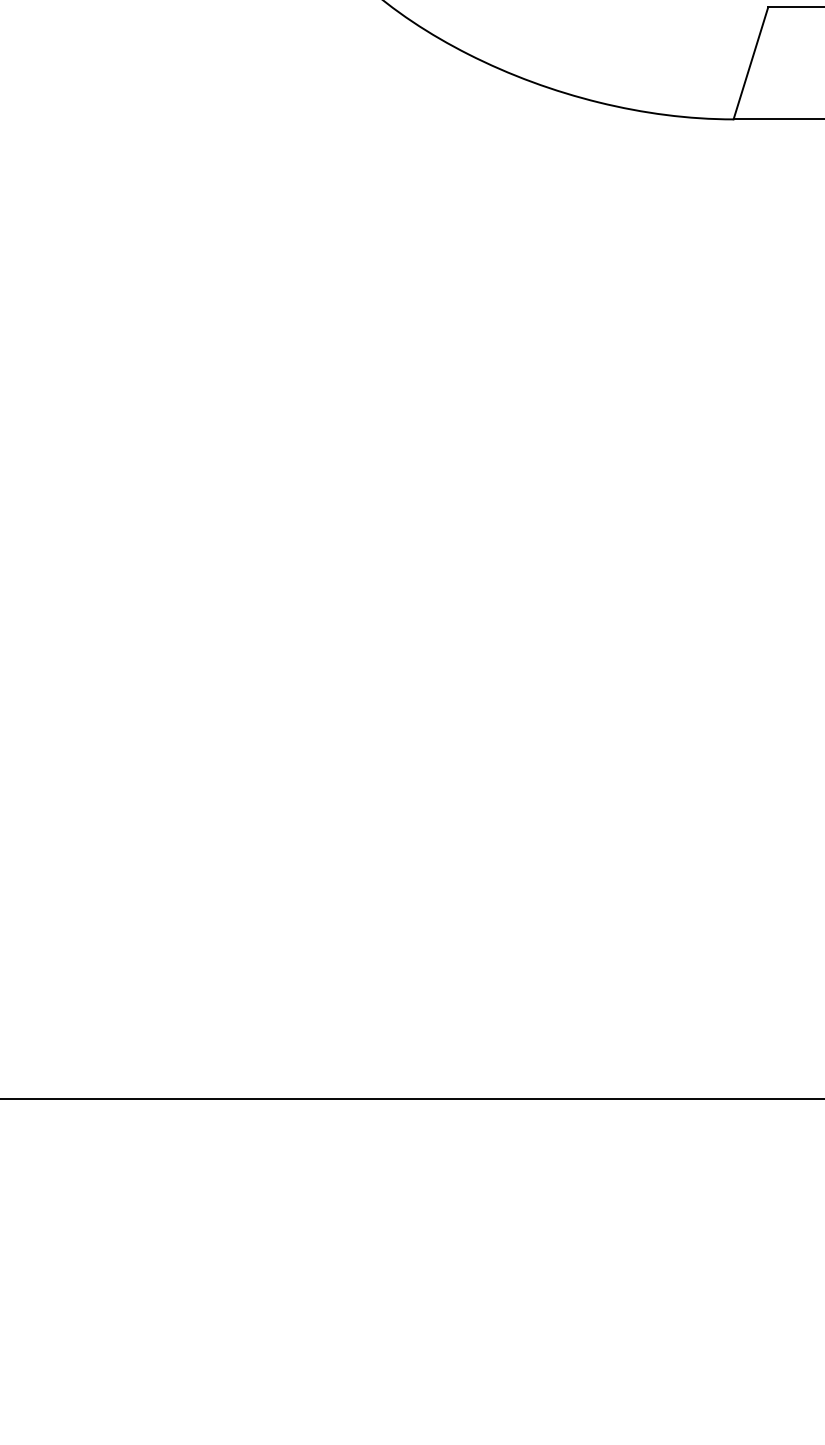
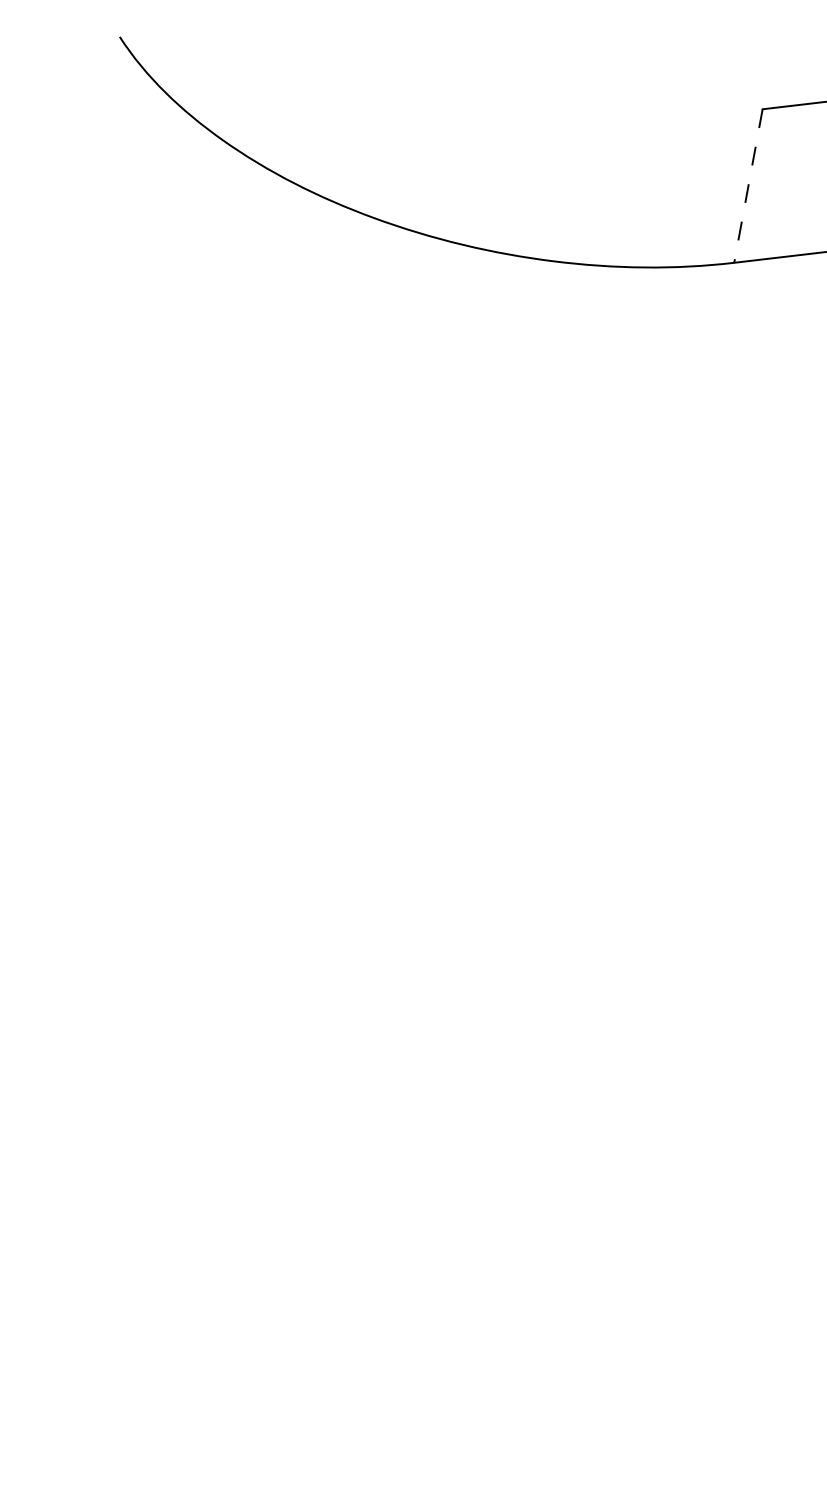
line: (750, 63) -> (747, 186), solid -> dashed

